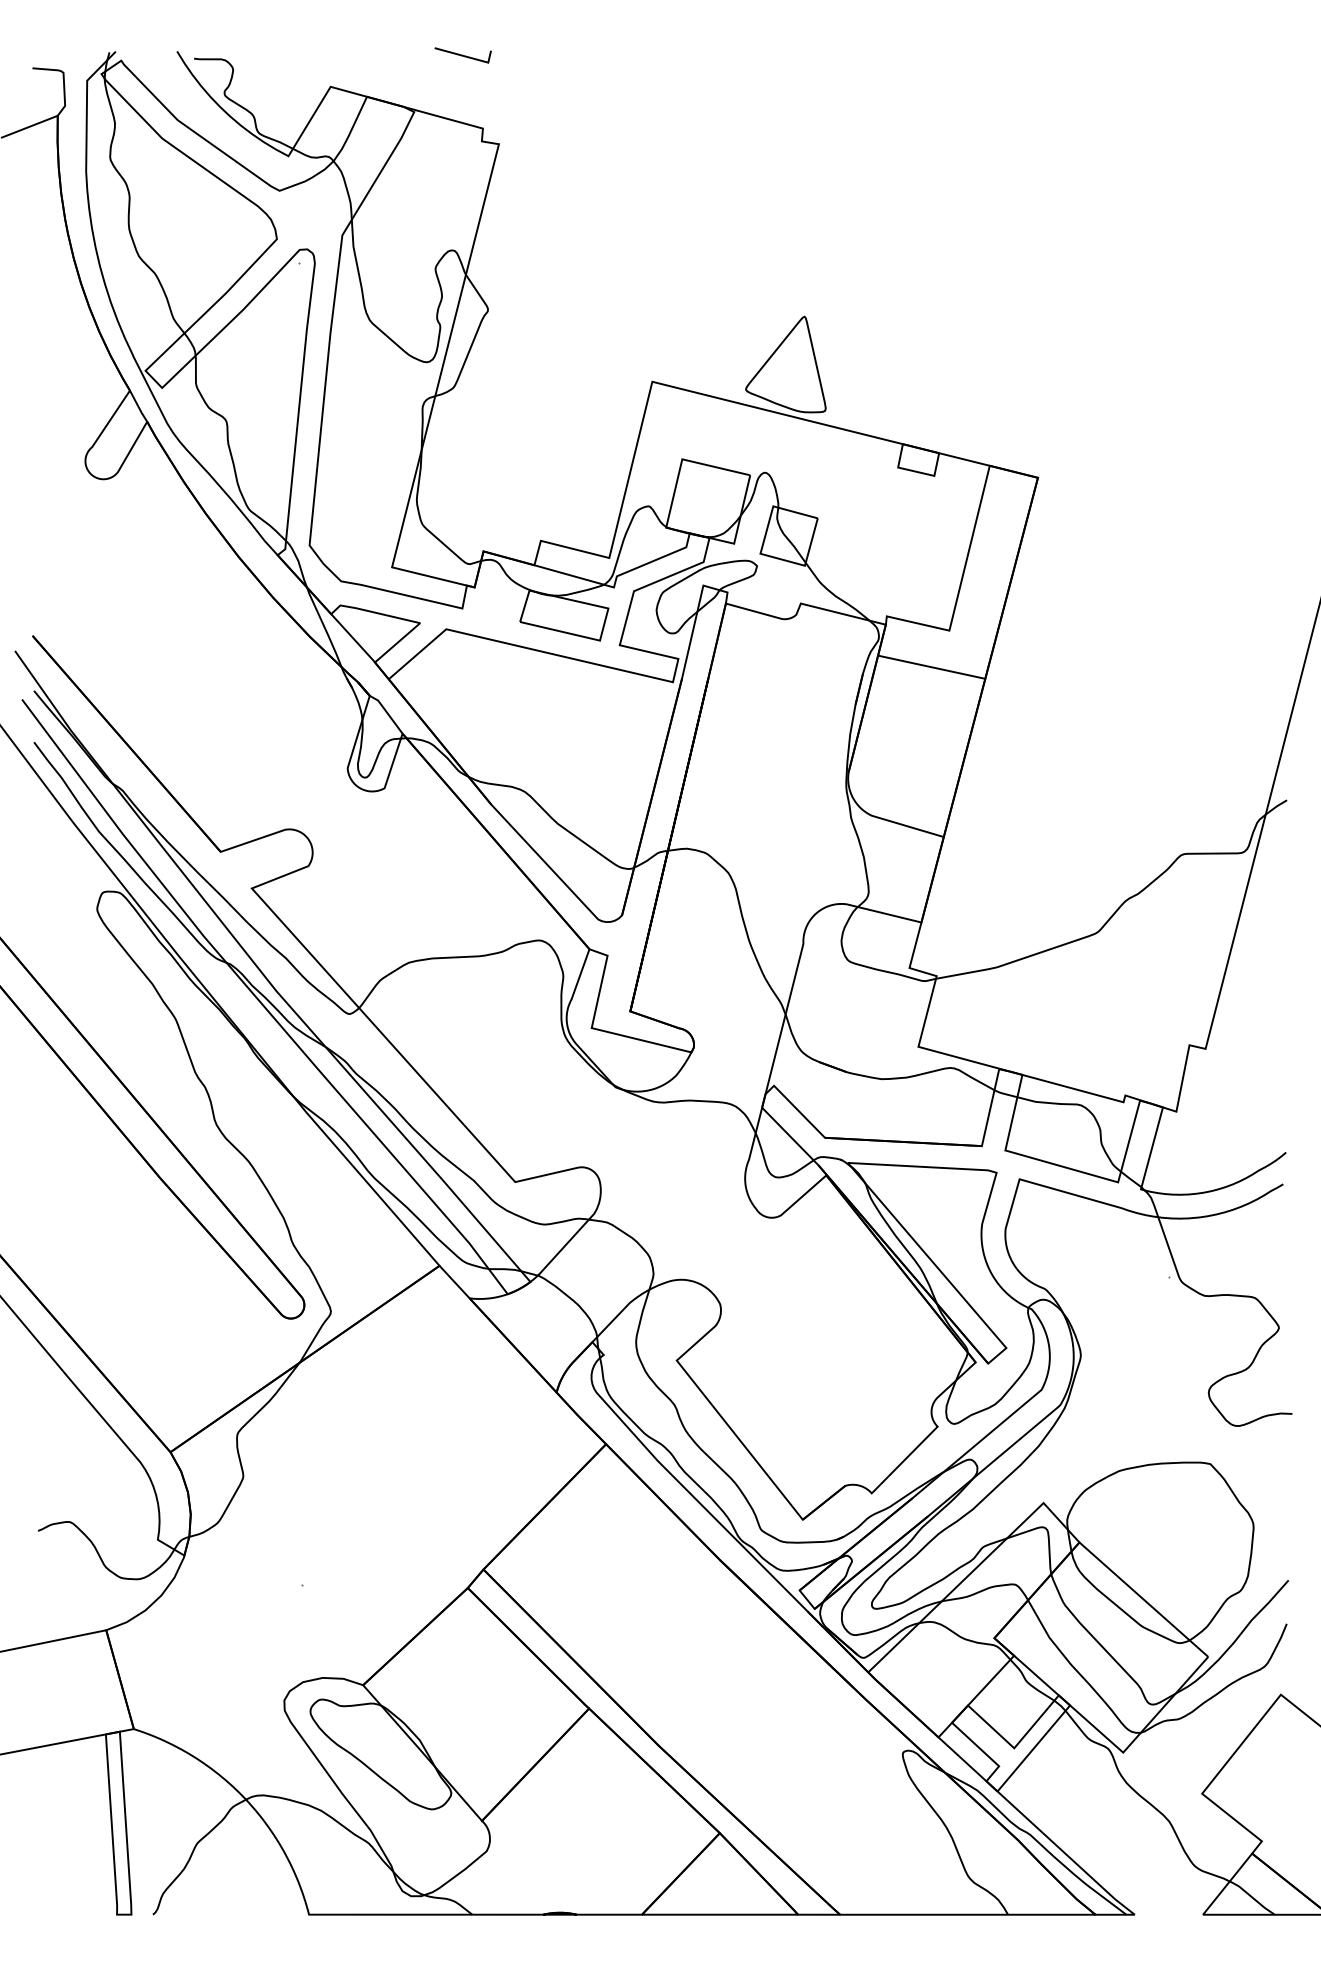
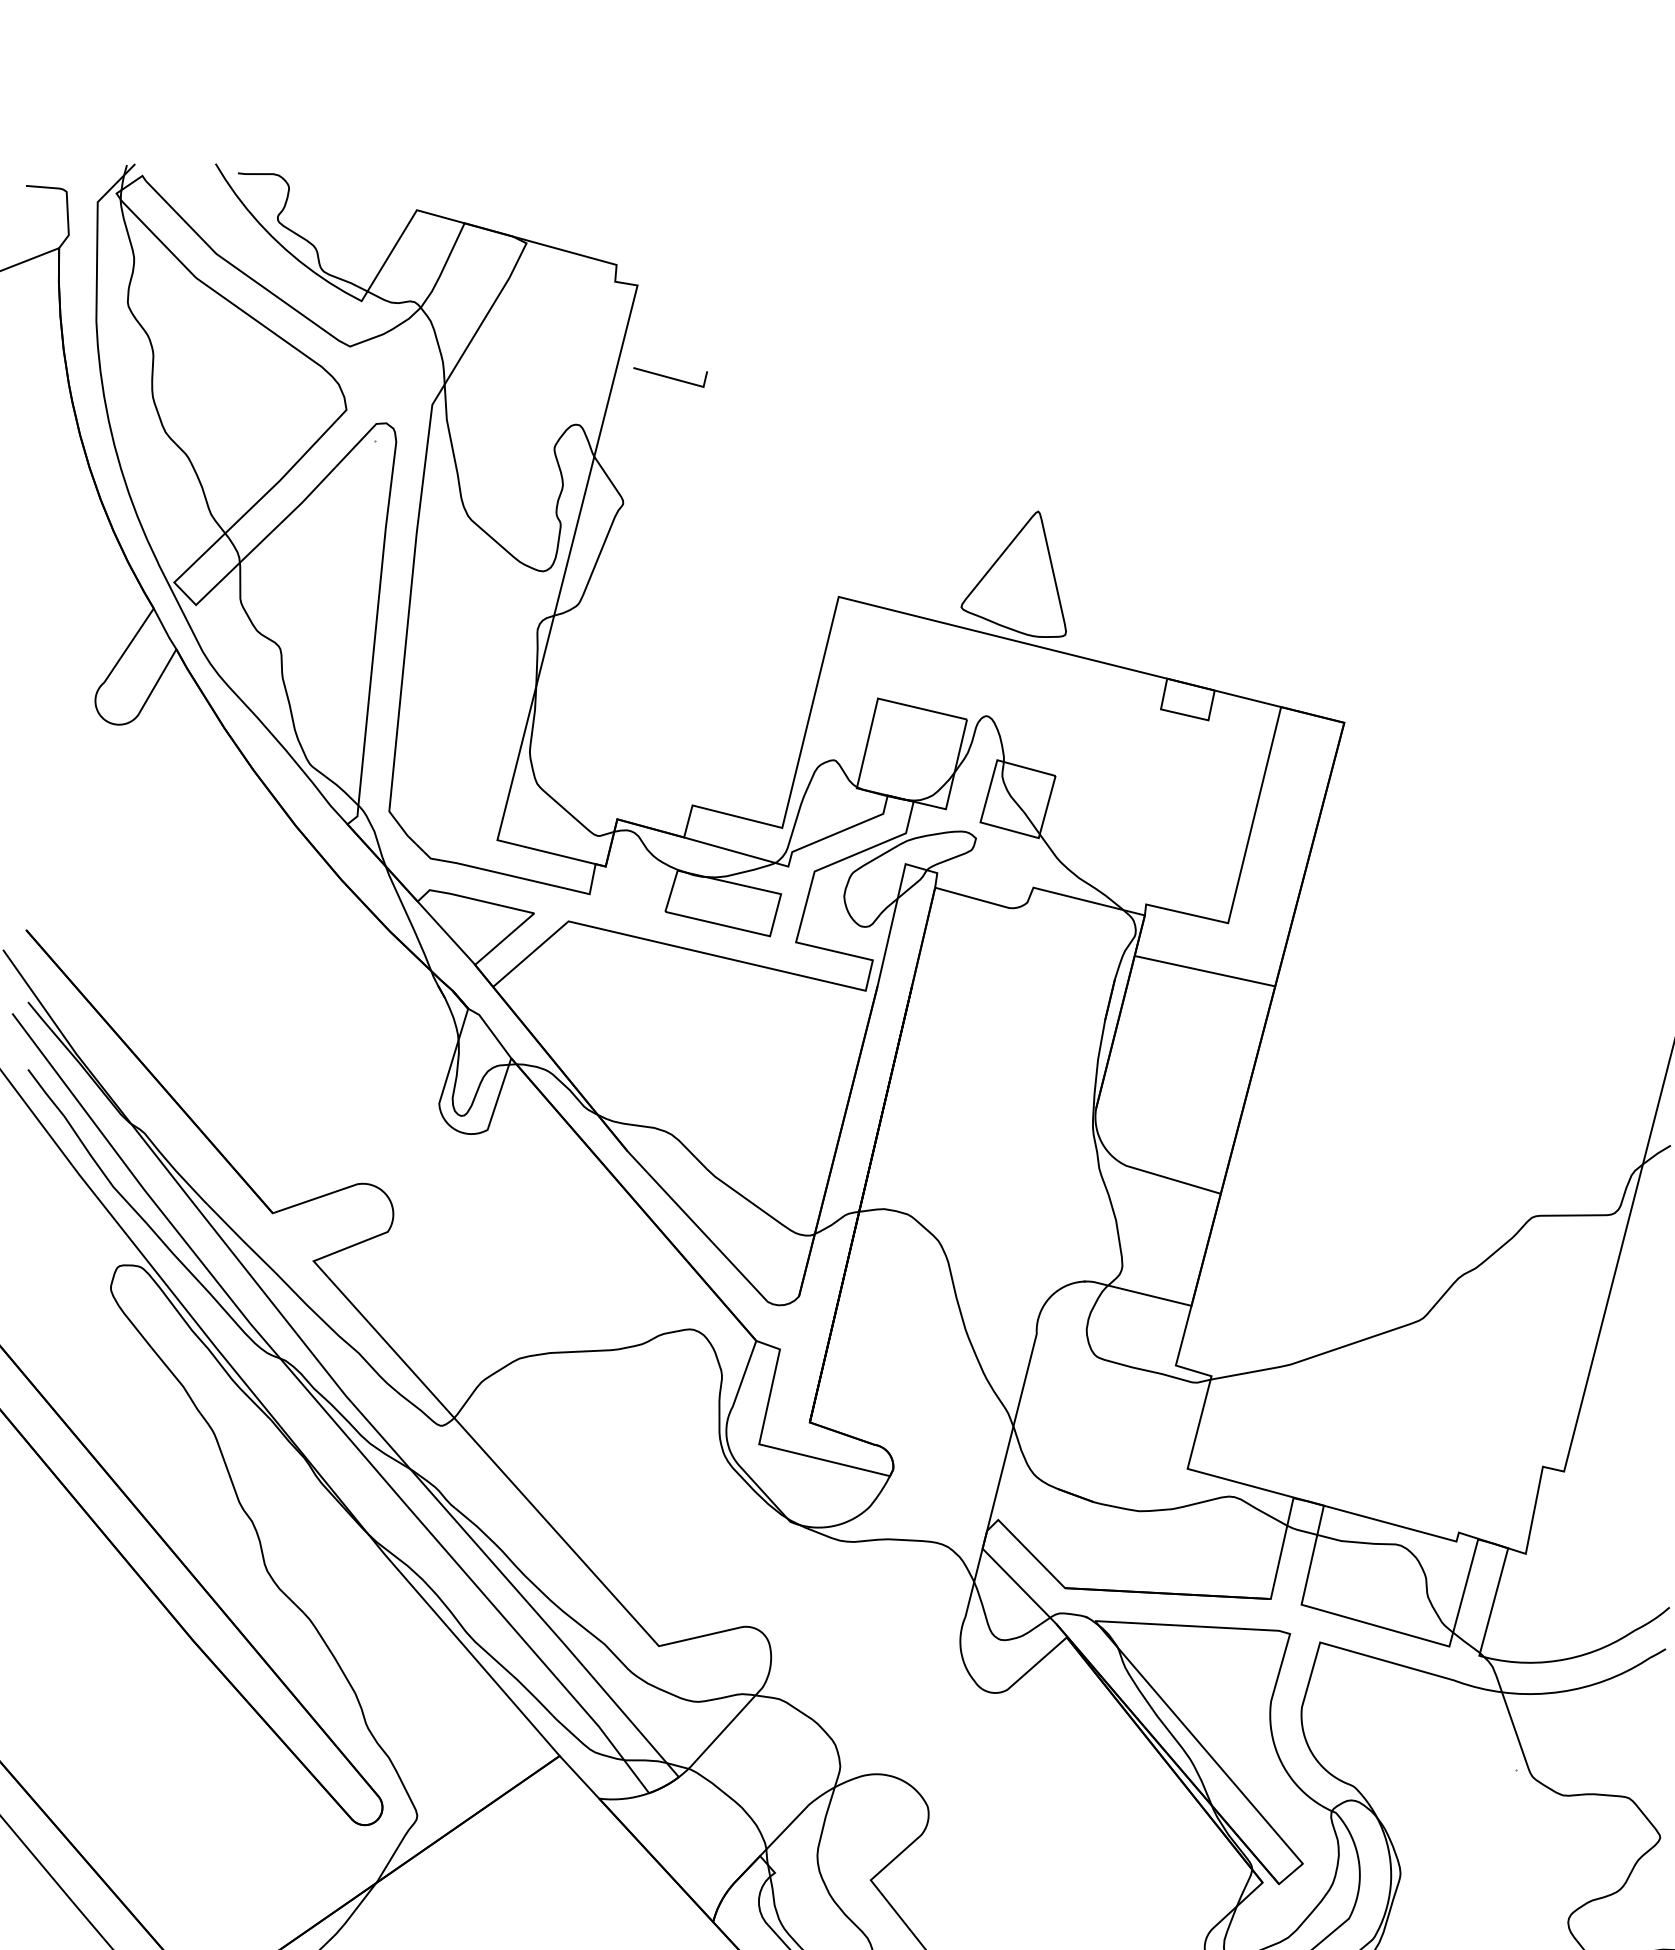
line: (462, 55) -> (669, 377), moved

